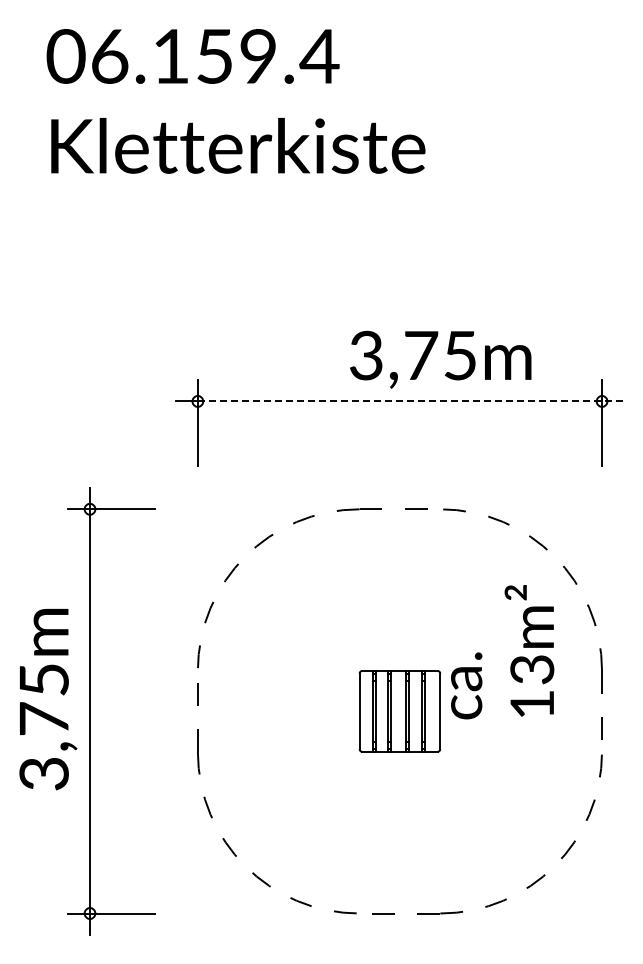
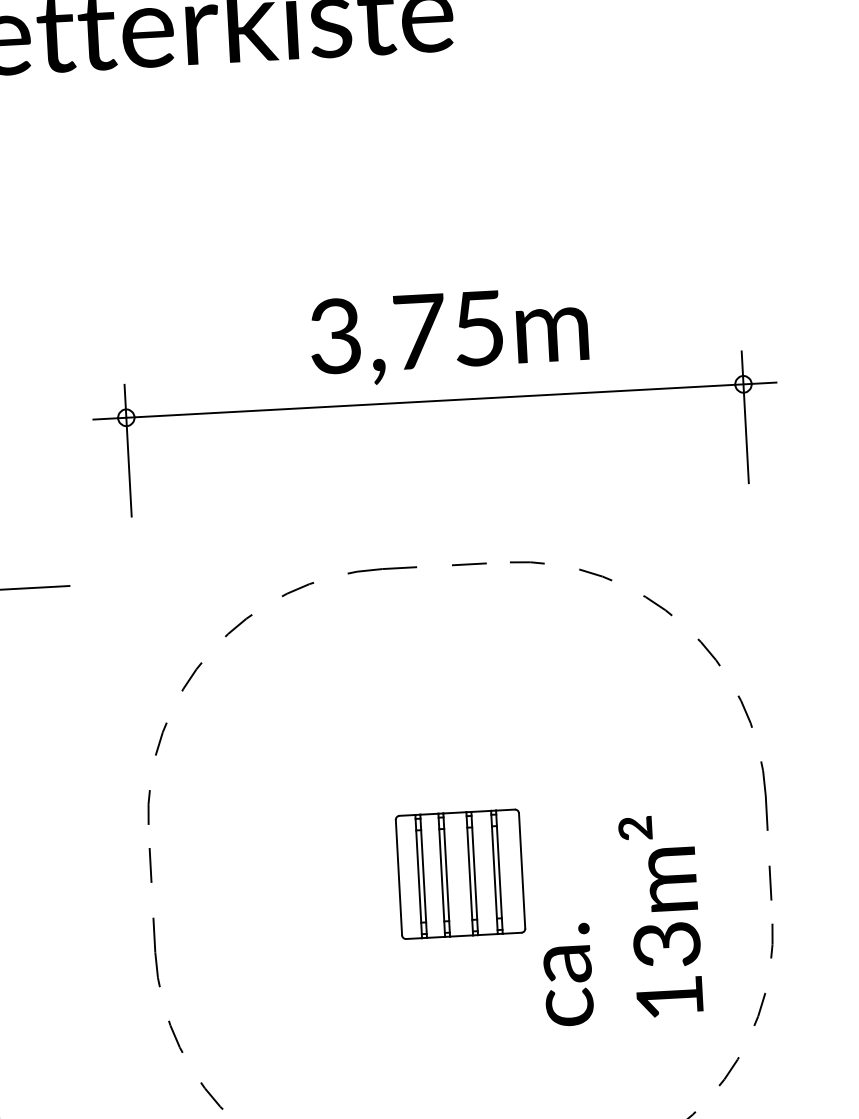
text: (440, 359) -> (449, 336), moved
line: (410, 401) -> (451, 400), dashed -> solid
text: (502, 652) -> (620, 920), moved

